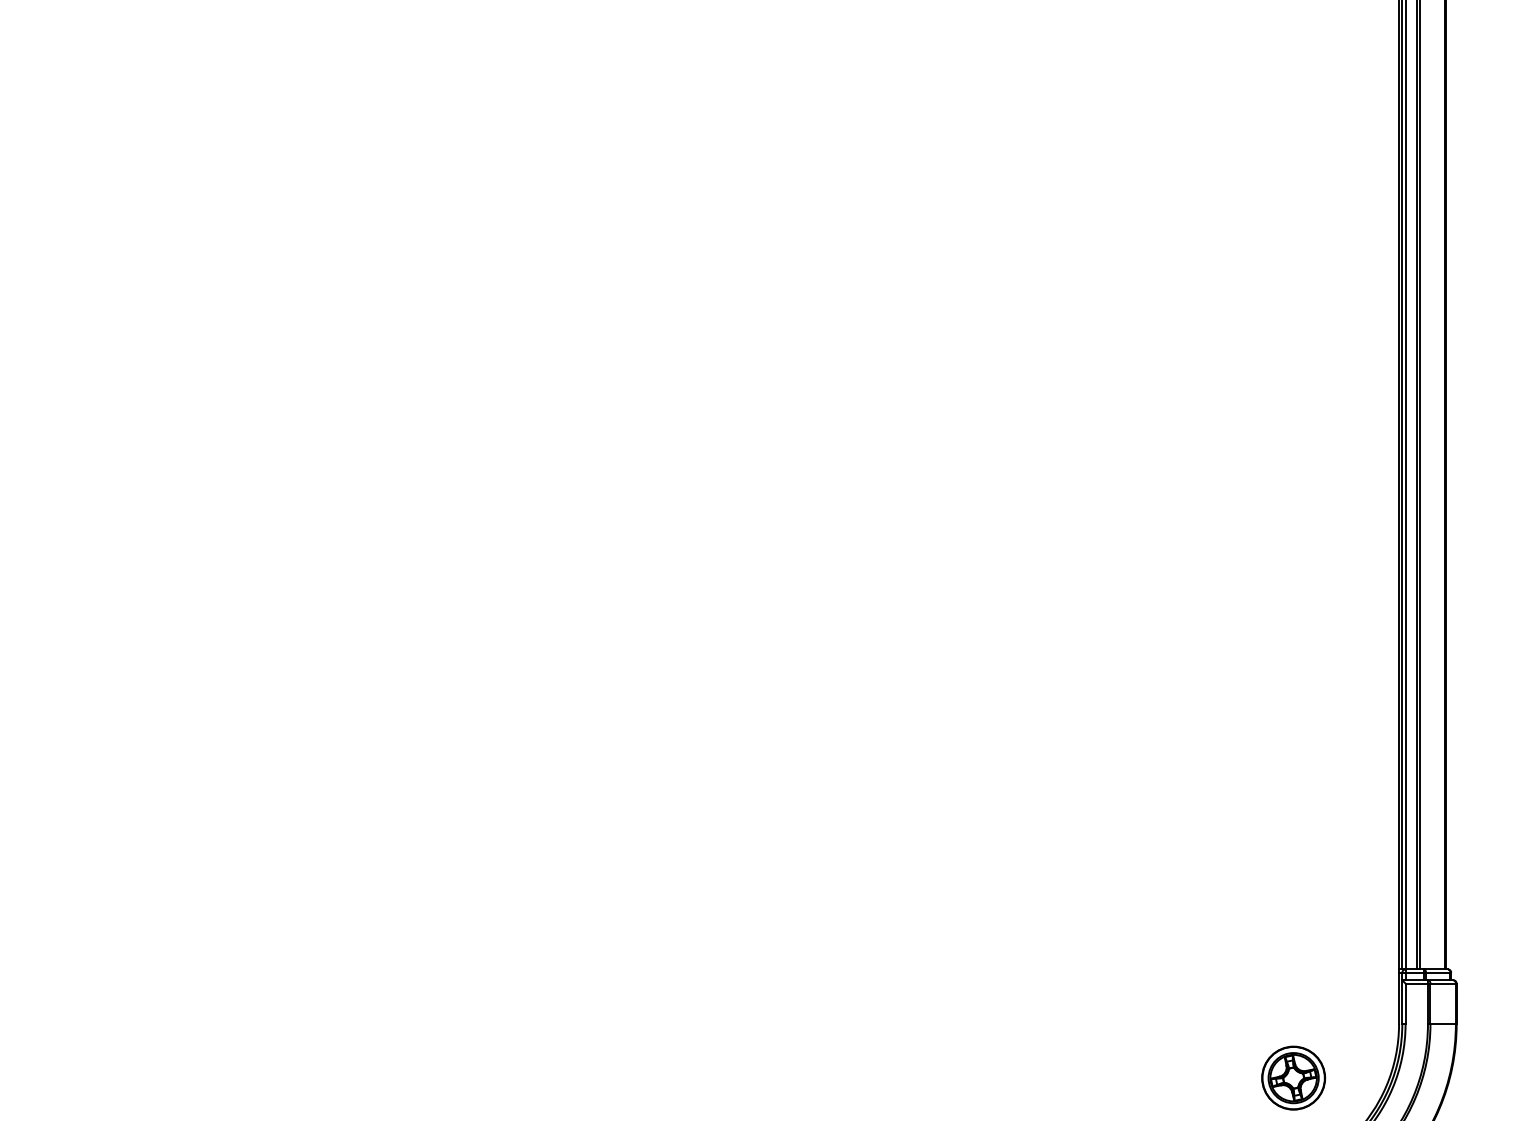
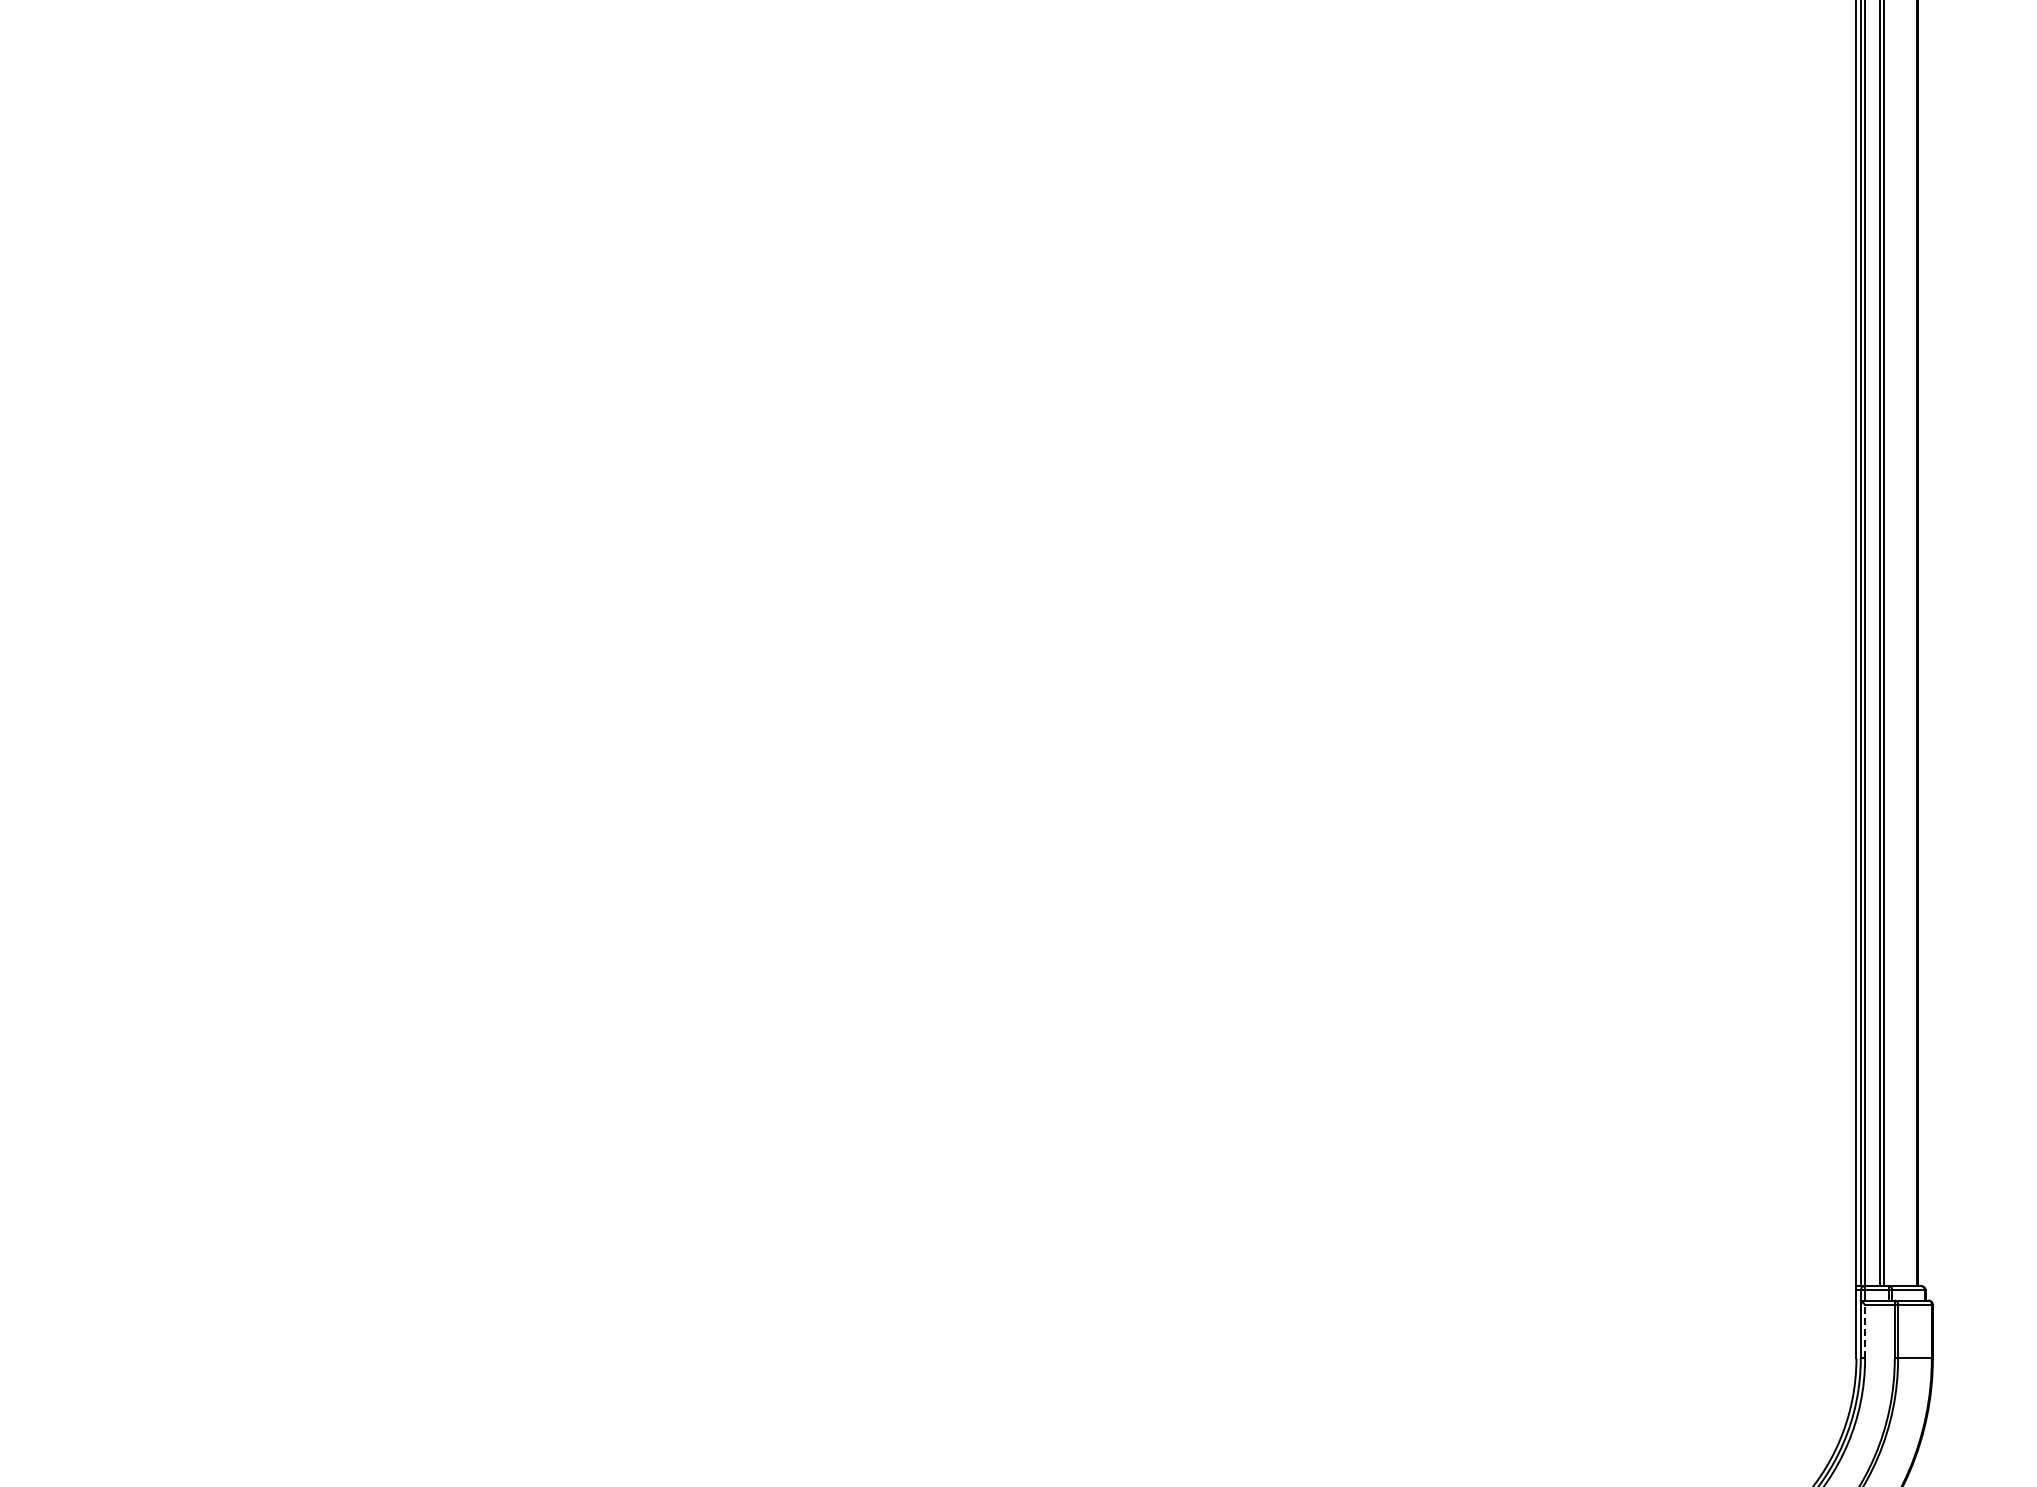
line: (1405, 1003) -> (1865, 1331), solid -> dashed
part: (1293, 1077) -> (1716, 1429), removed

